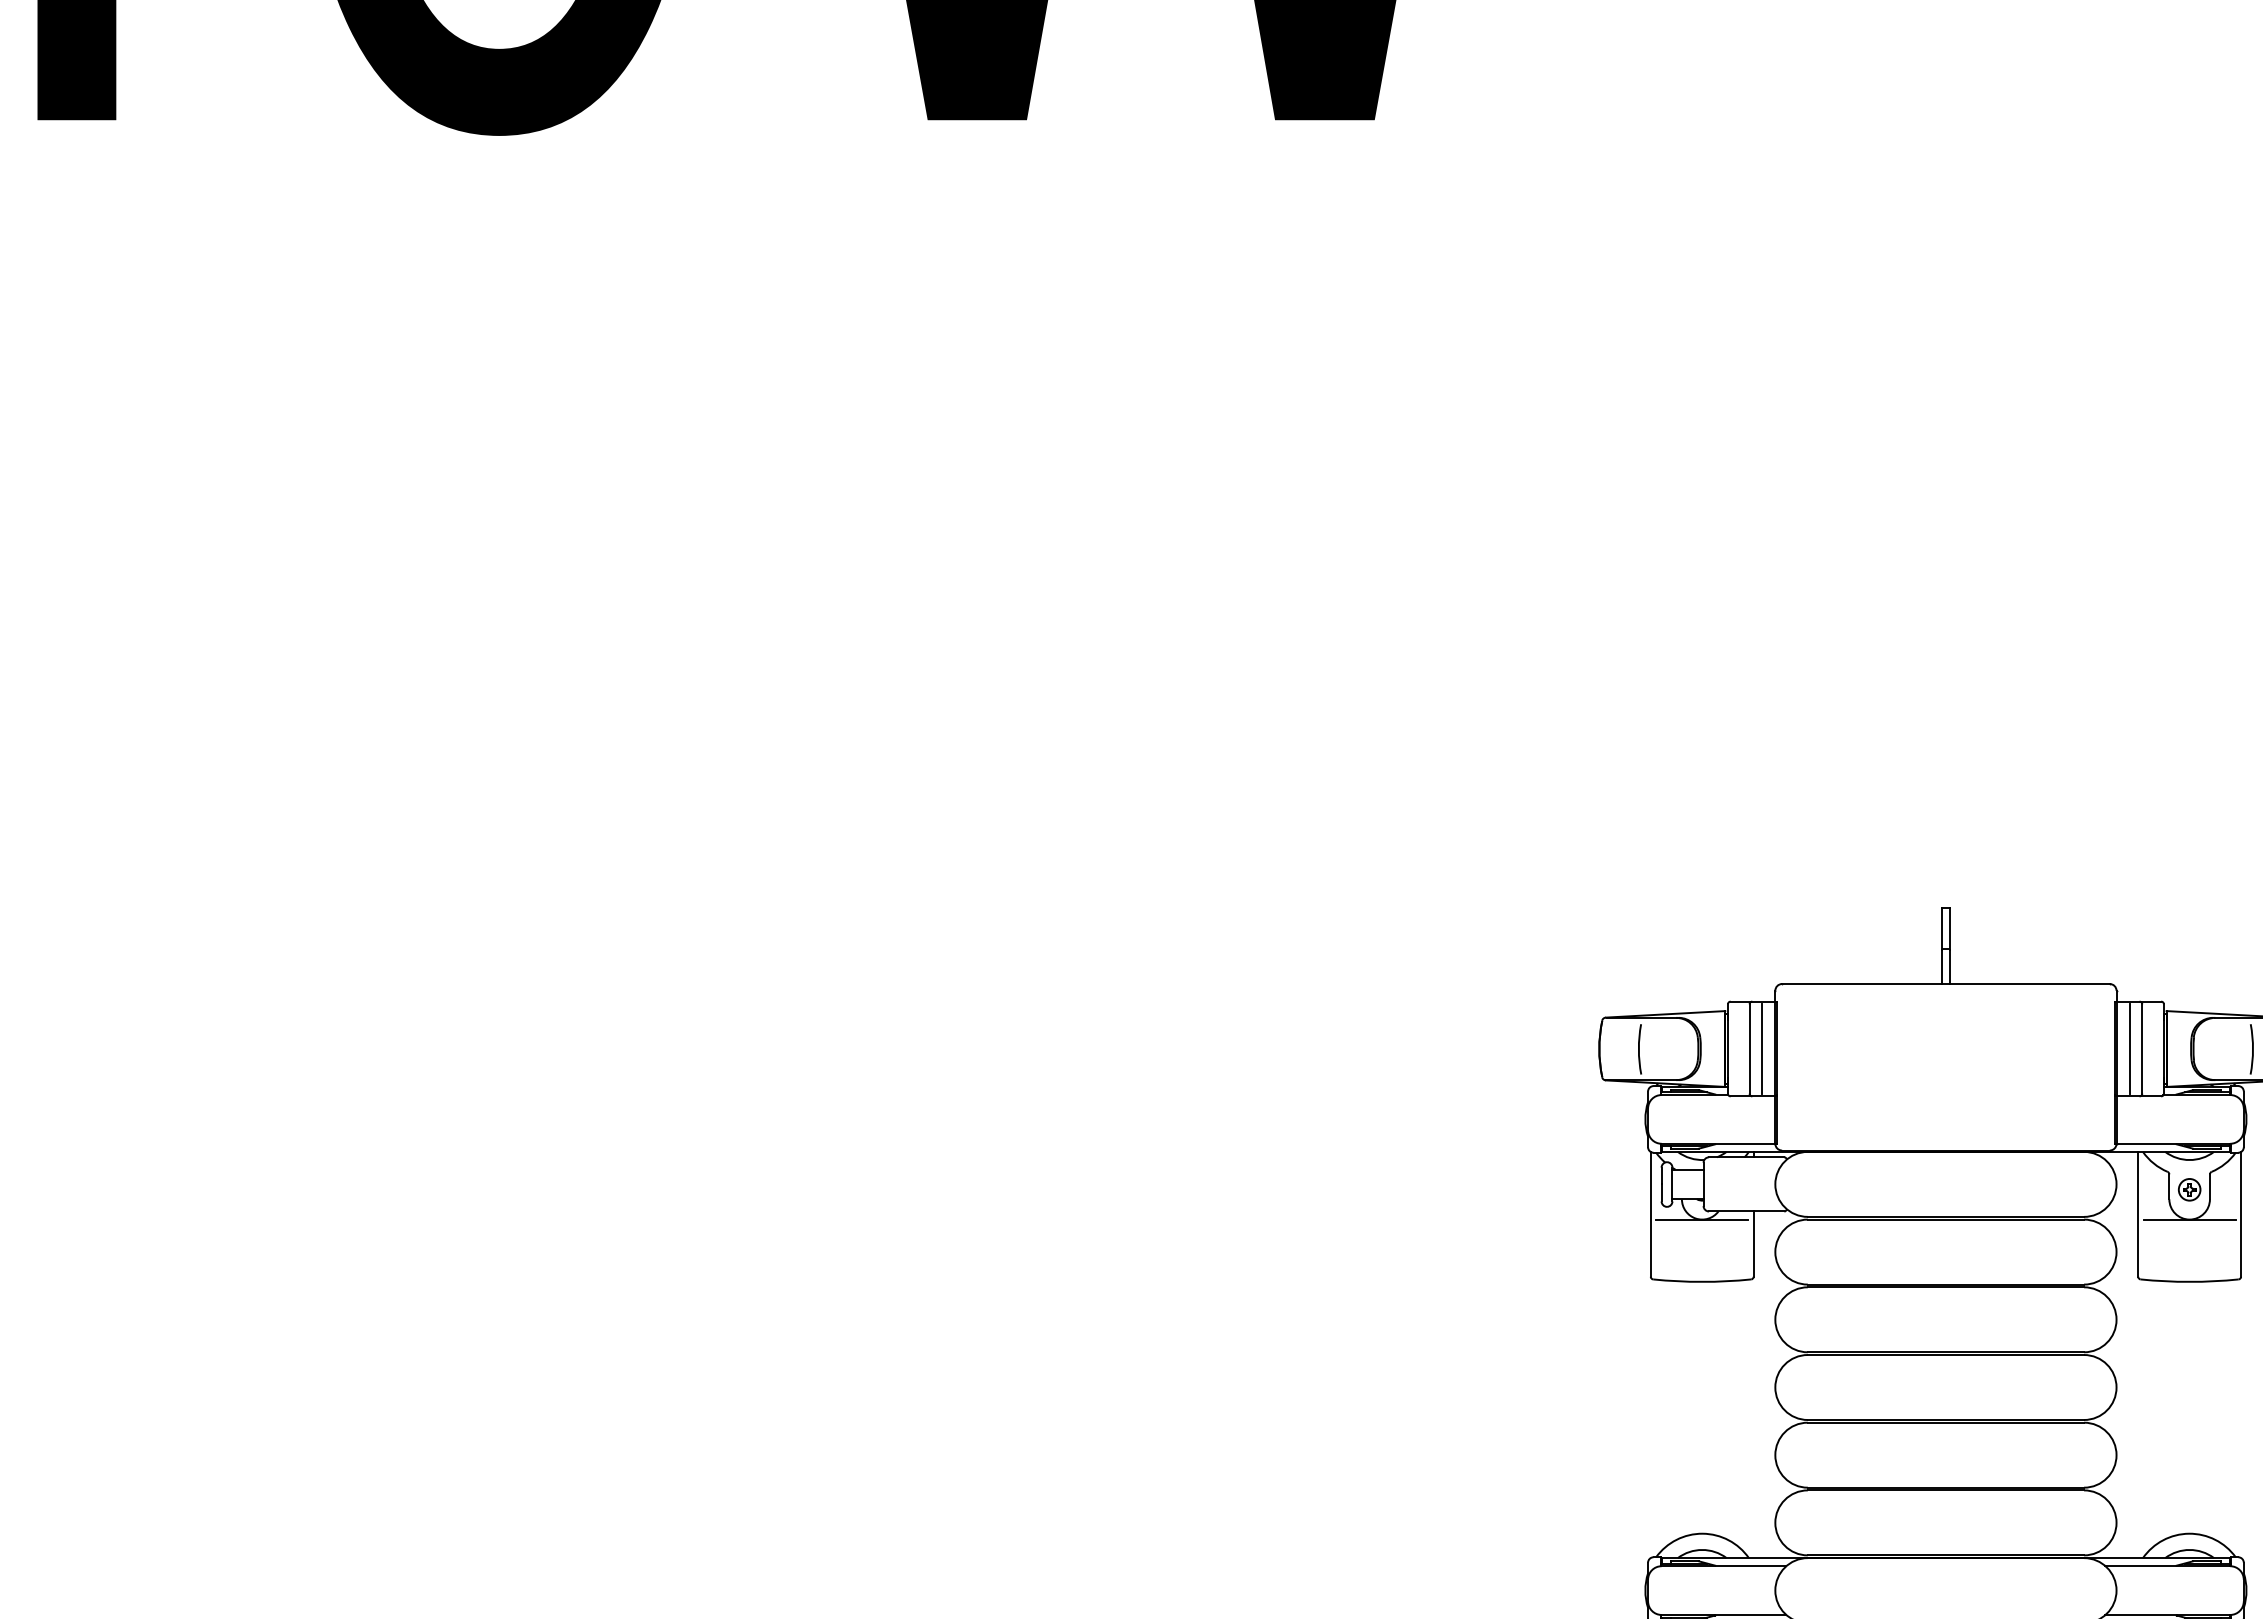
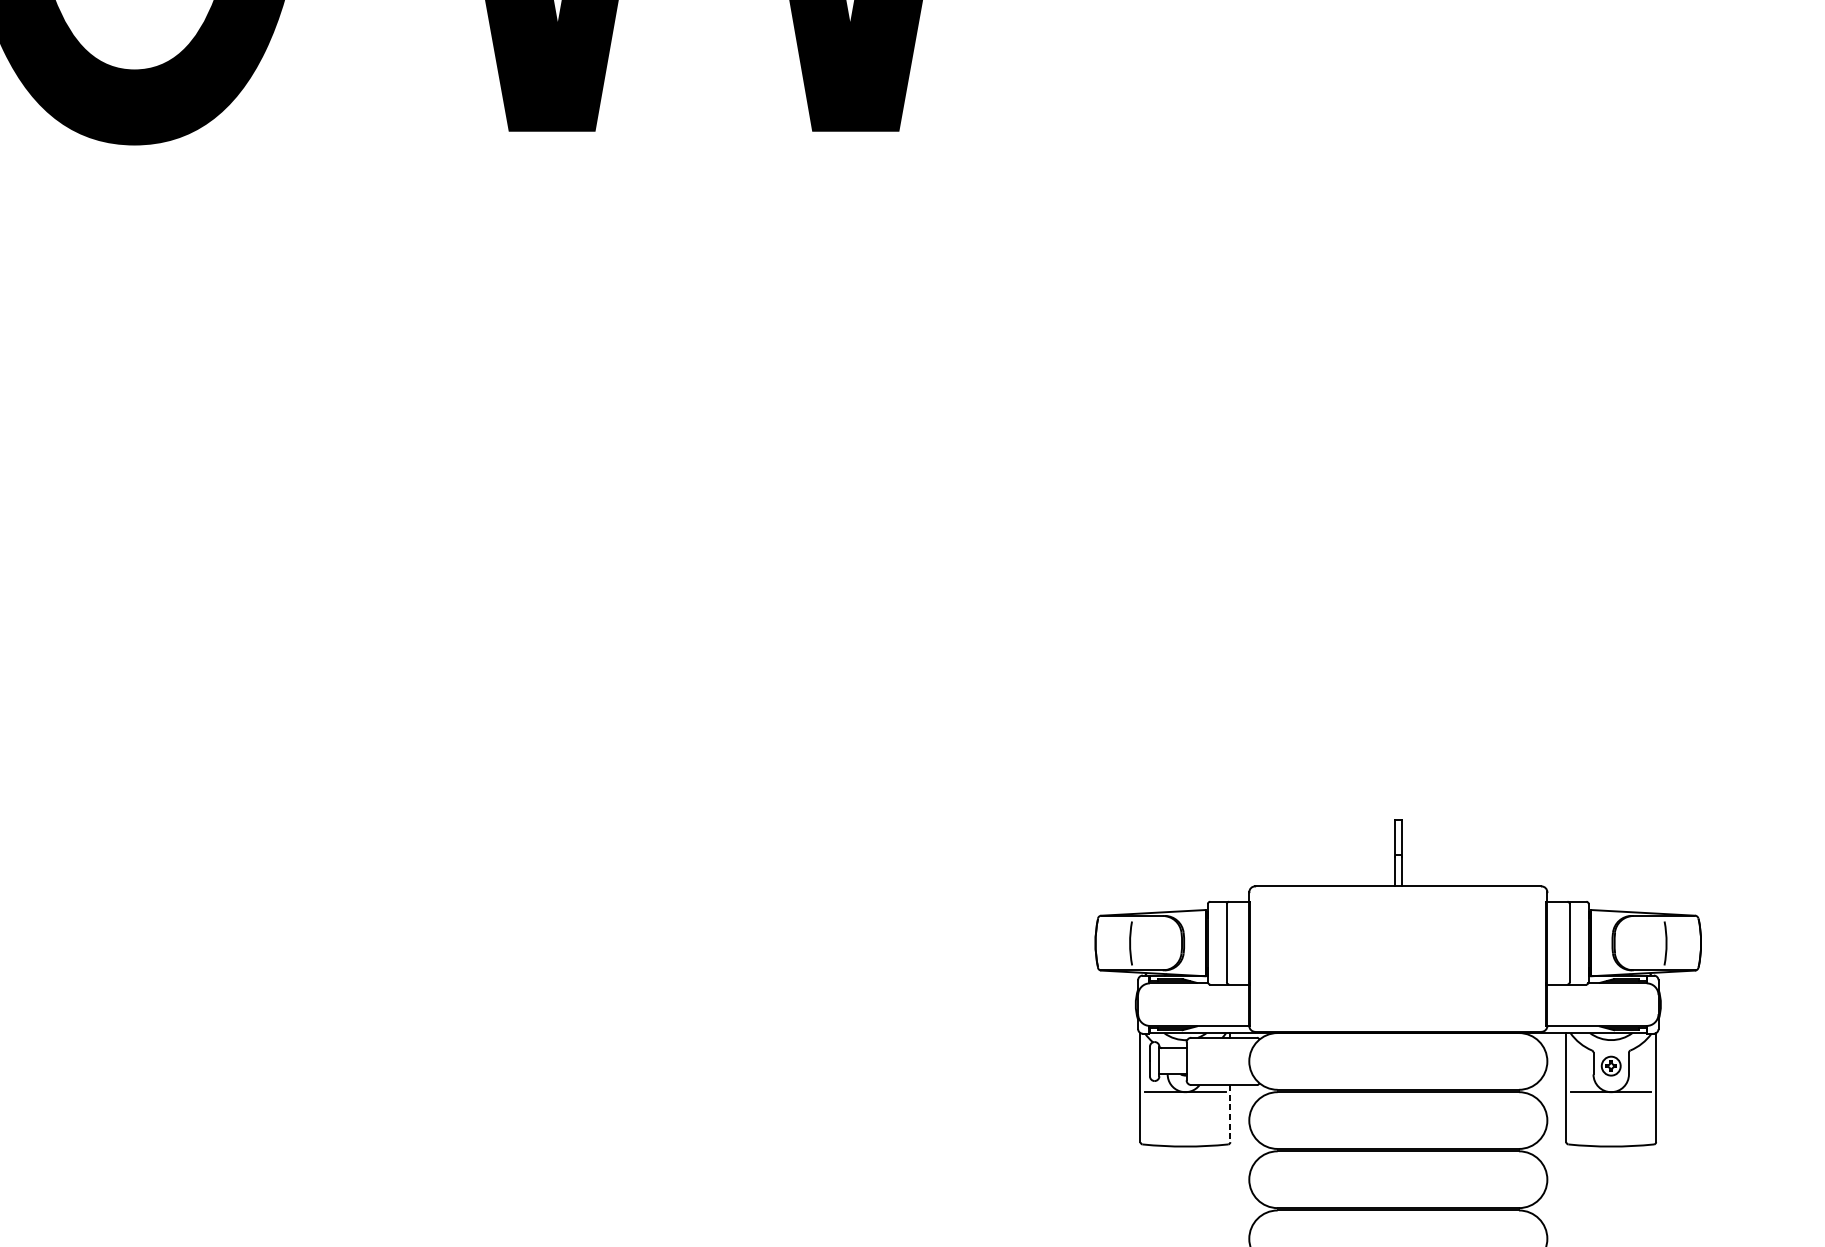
line: (1761, 1048) -> (1237, 942), removed
line: (2130, 1048) -> (1559, 942), removed
line: (1753, 1244) -> (1230, 1113), solid -> dashed

